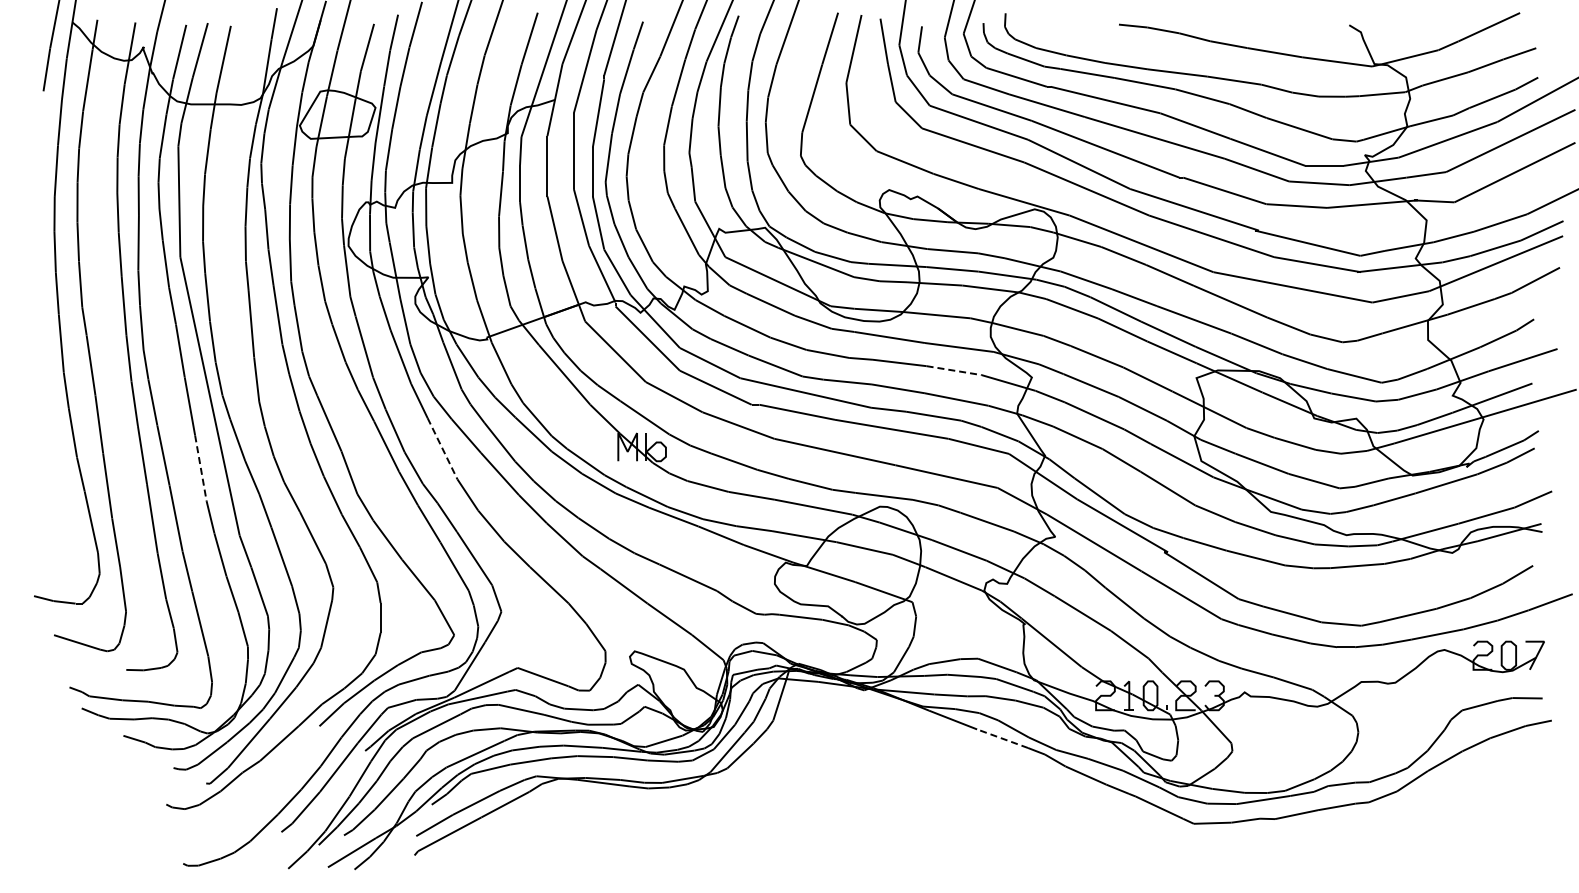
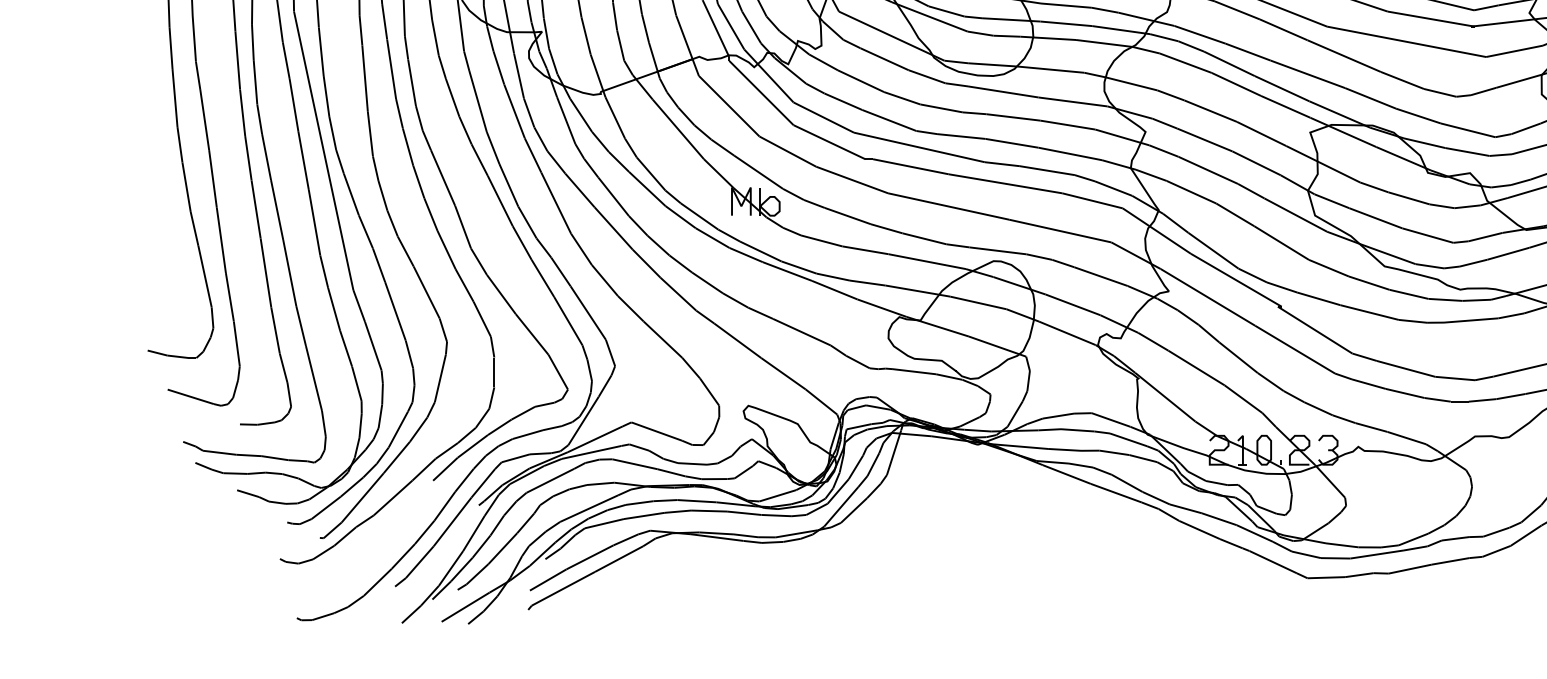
line: (954, 370) -> (1068, 124), dashed -> solid
line: (442, 449) -> (556, 203), dashed -> solid
line: (200, 468) -> (314, 222), dashed -> solid
line: (1002, 738) -> (1116, 492), dashed -> solid

